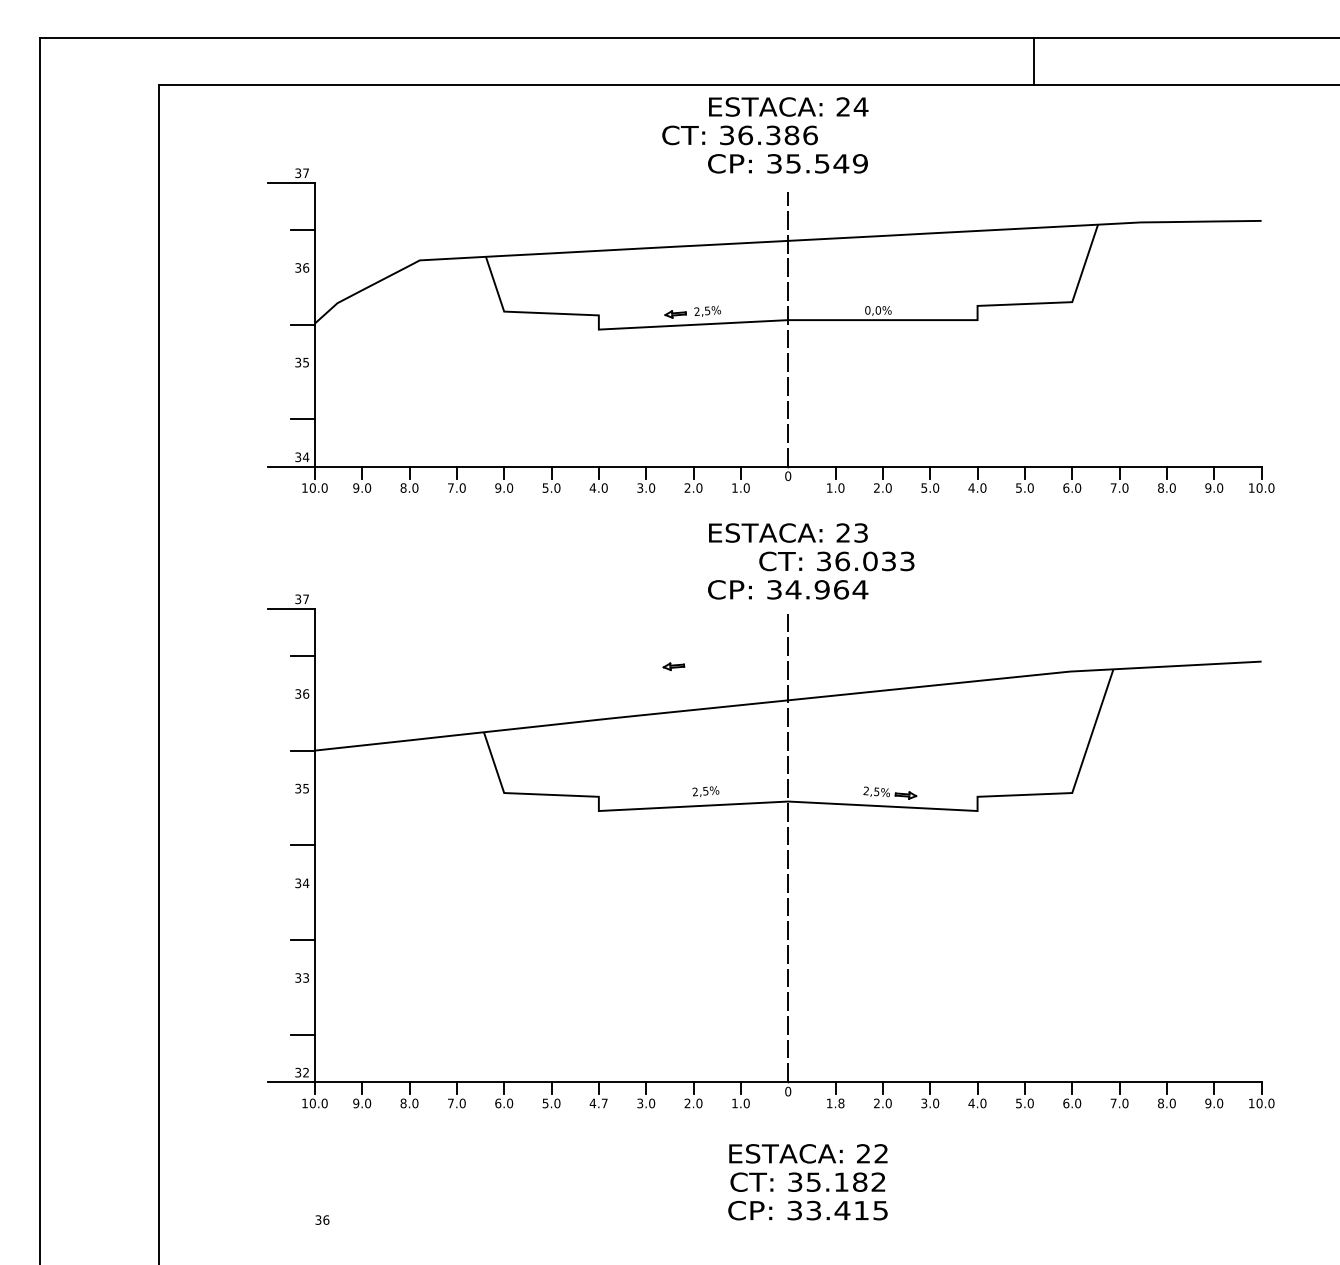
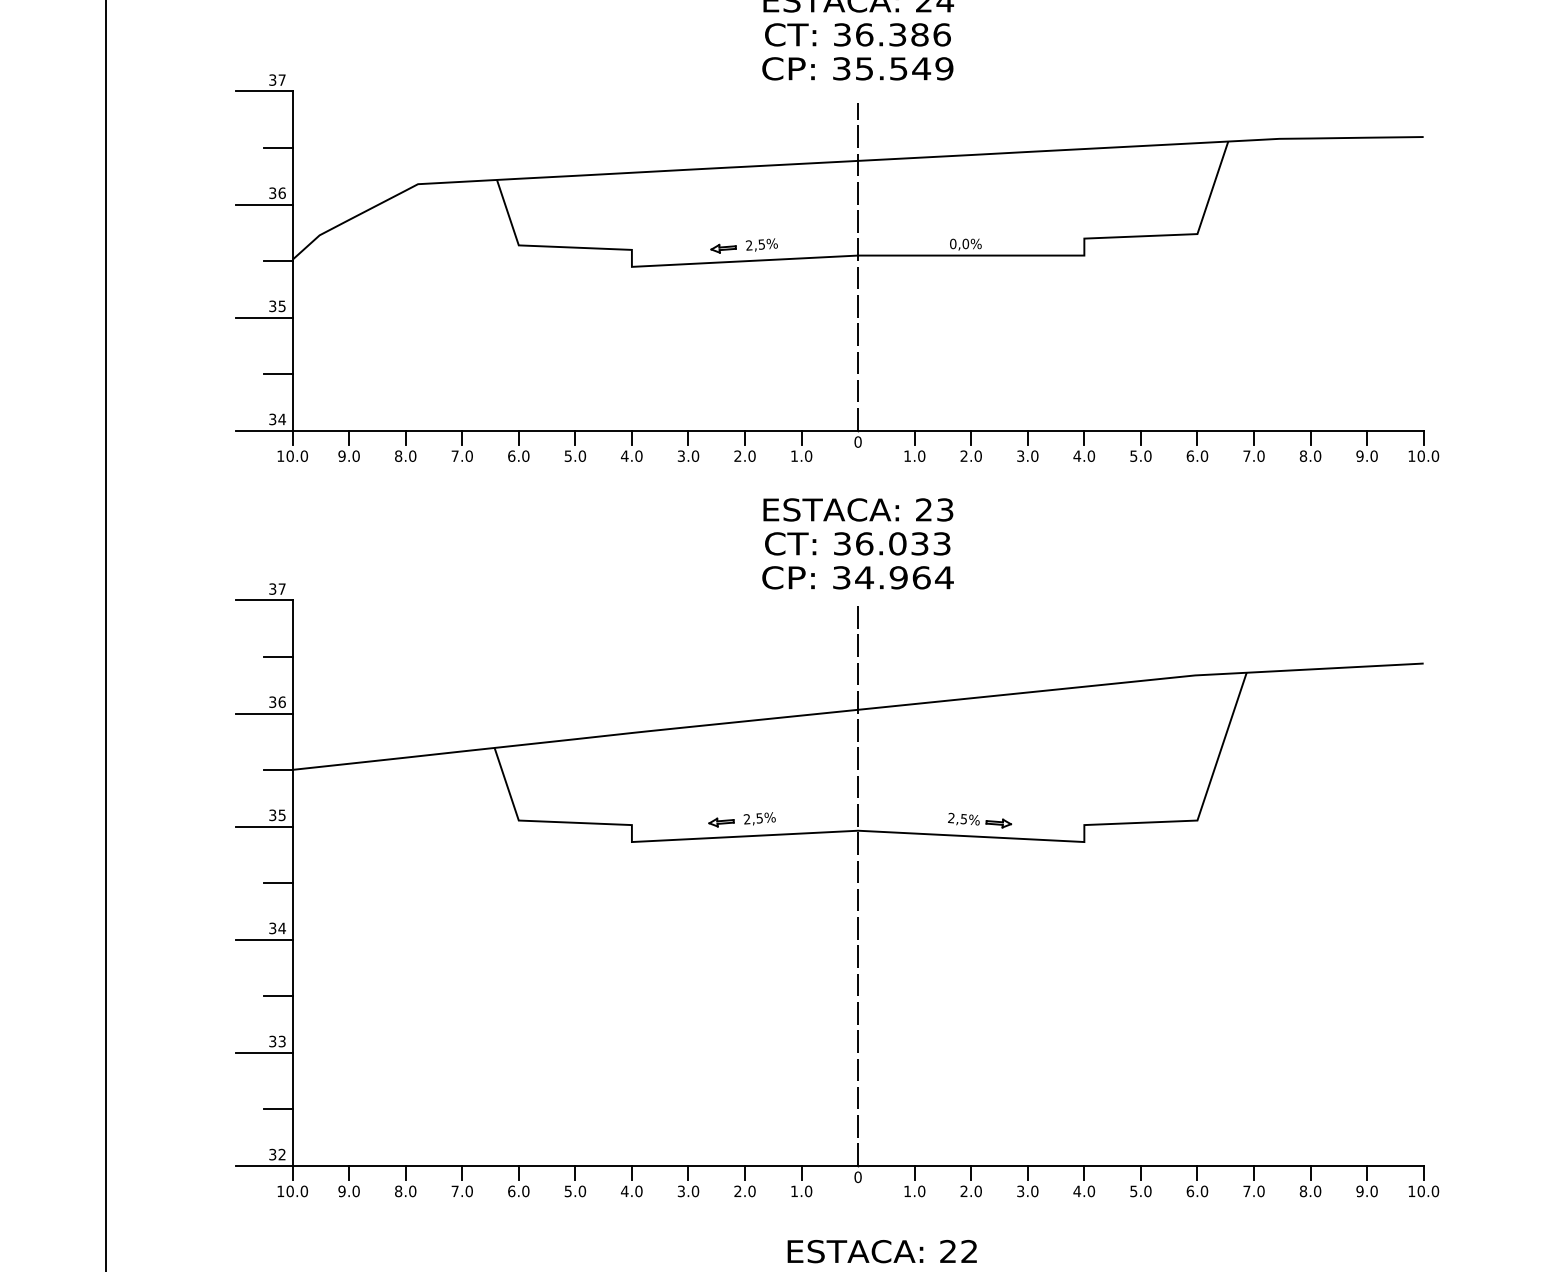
text: (739, 135) -> (857, 34), moved
line: (290, 277) -> (263, 204), added
line: (290, 372) -> (263, 318), added
text: (498, 487) -> (512, 455), 9.0 -> 6.0
text: (924, 487) -> (1020, 455), 5.0 -> 3.0
text: (836, 561) -> (857, 543), moved
part: (673, 666) -> (721, 822), moved
line: (290, 703) -> (263, 713), added
line: (290, 798) -> (263, 827), added
line: (290, 892) -> (263, 939), added
line: (290, 987) -> (263, 1052), added
text: (604, 1103) -> (638, 1191), 4.7 -> 4.0
text: (841, 1103) -> (921, 1191), 1.8 -> 1.0

